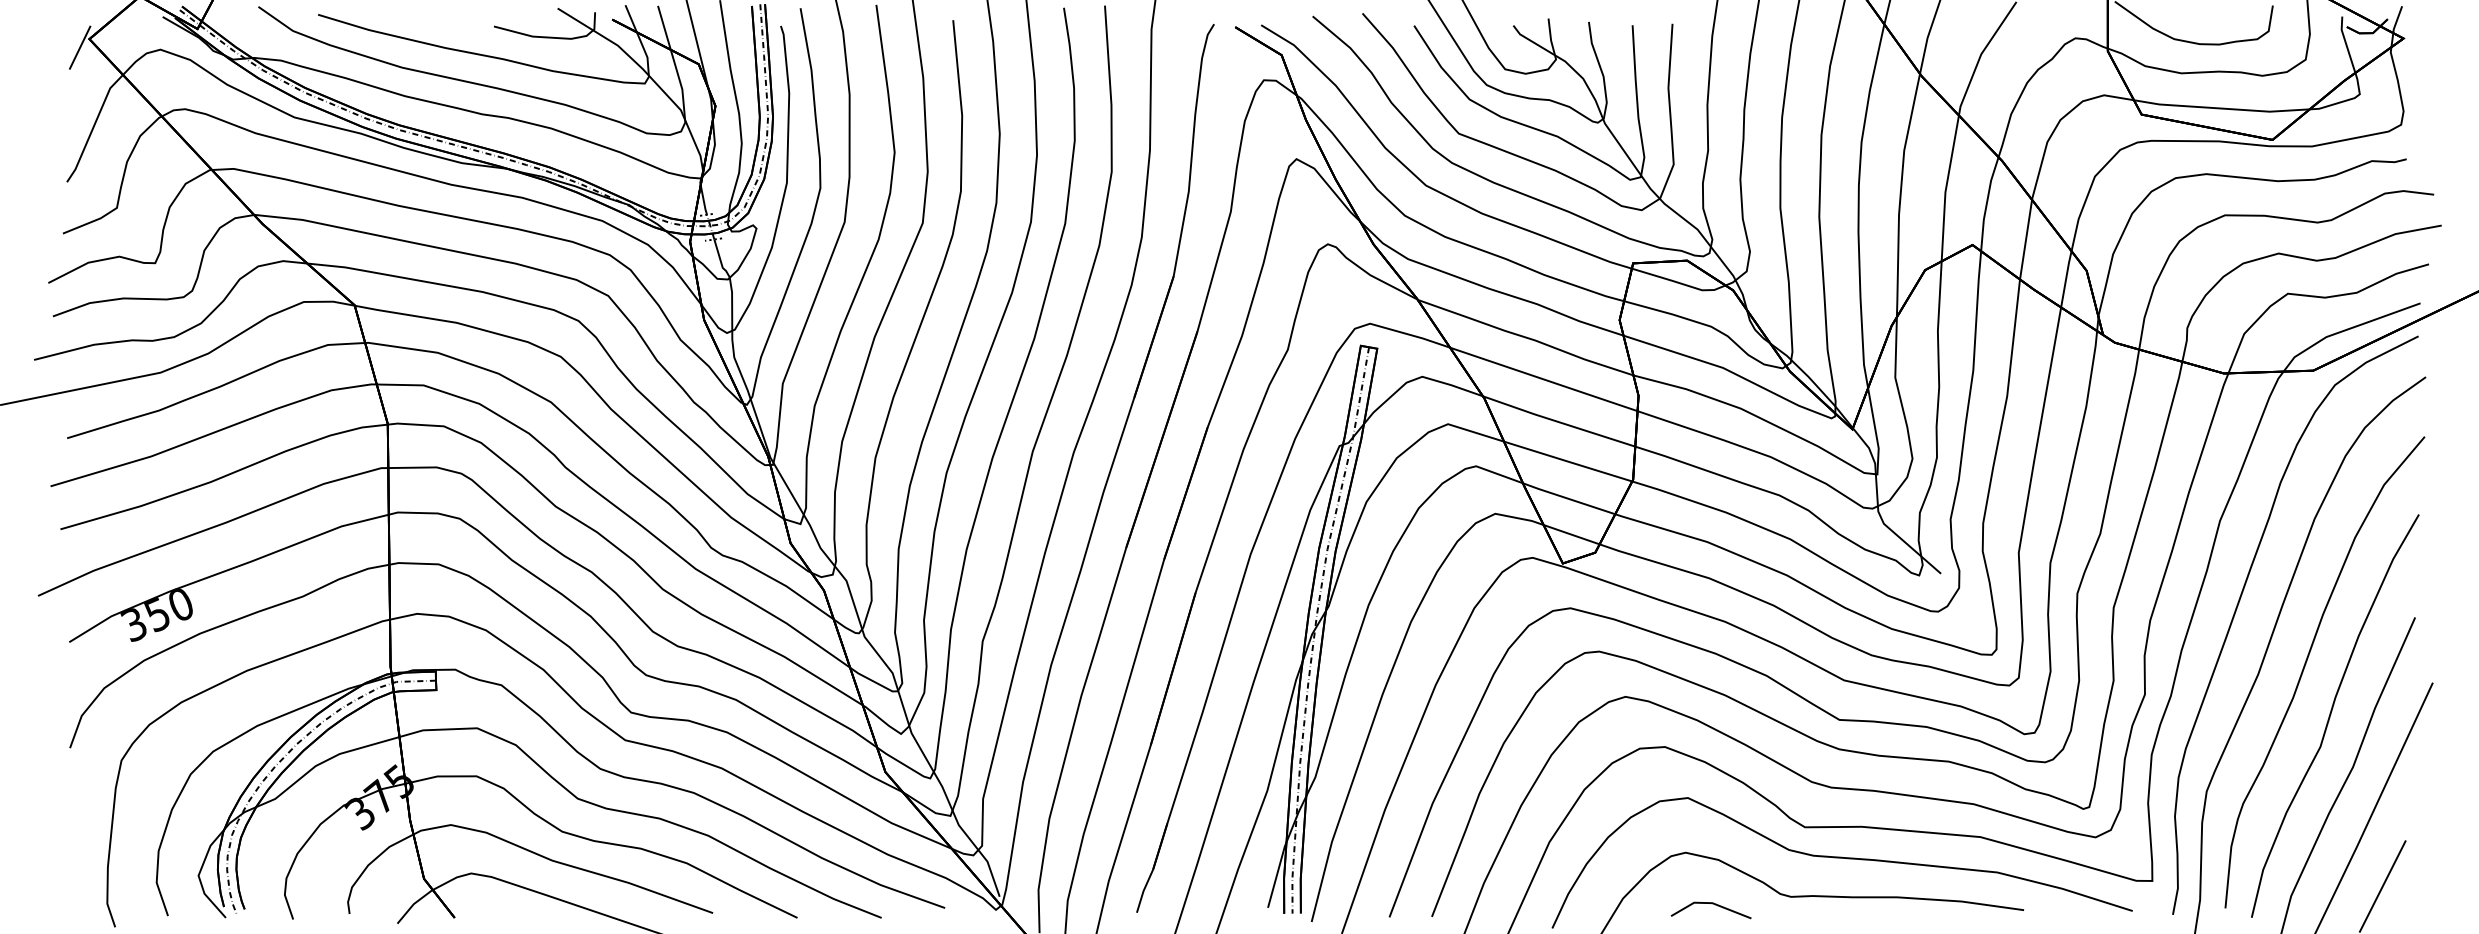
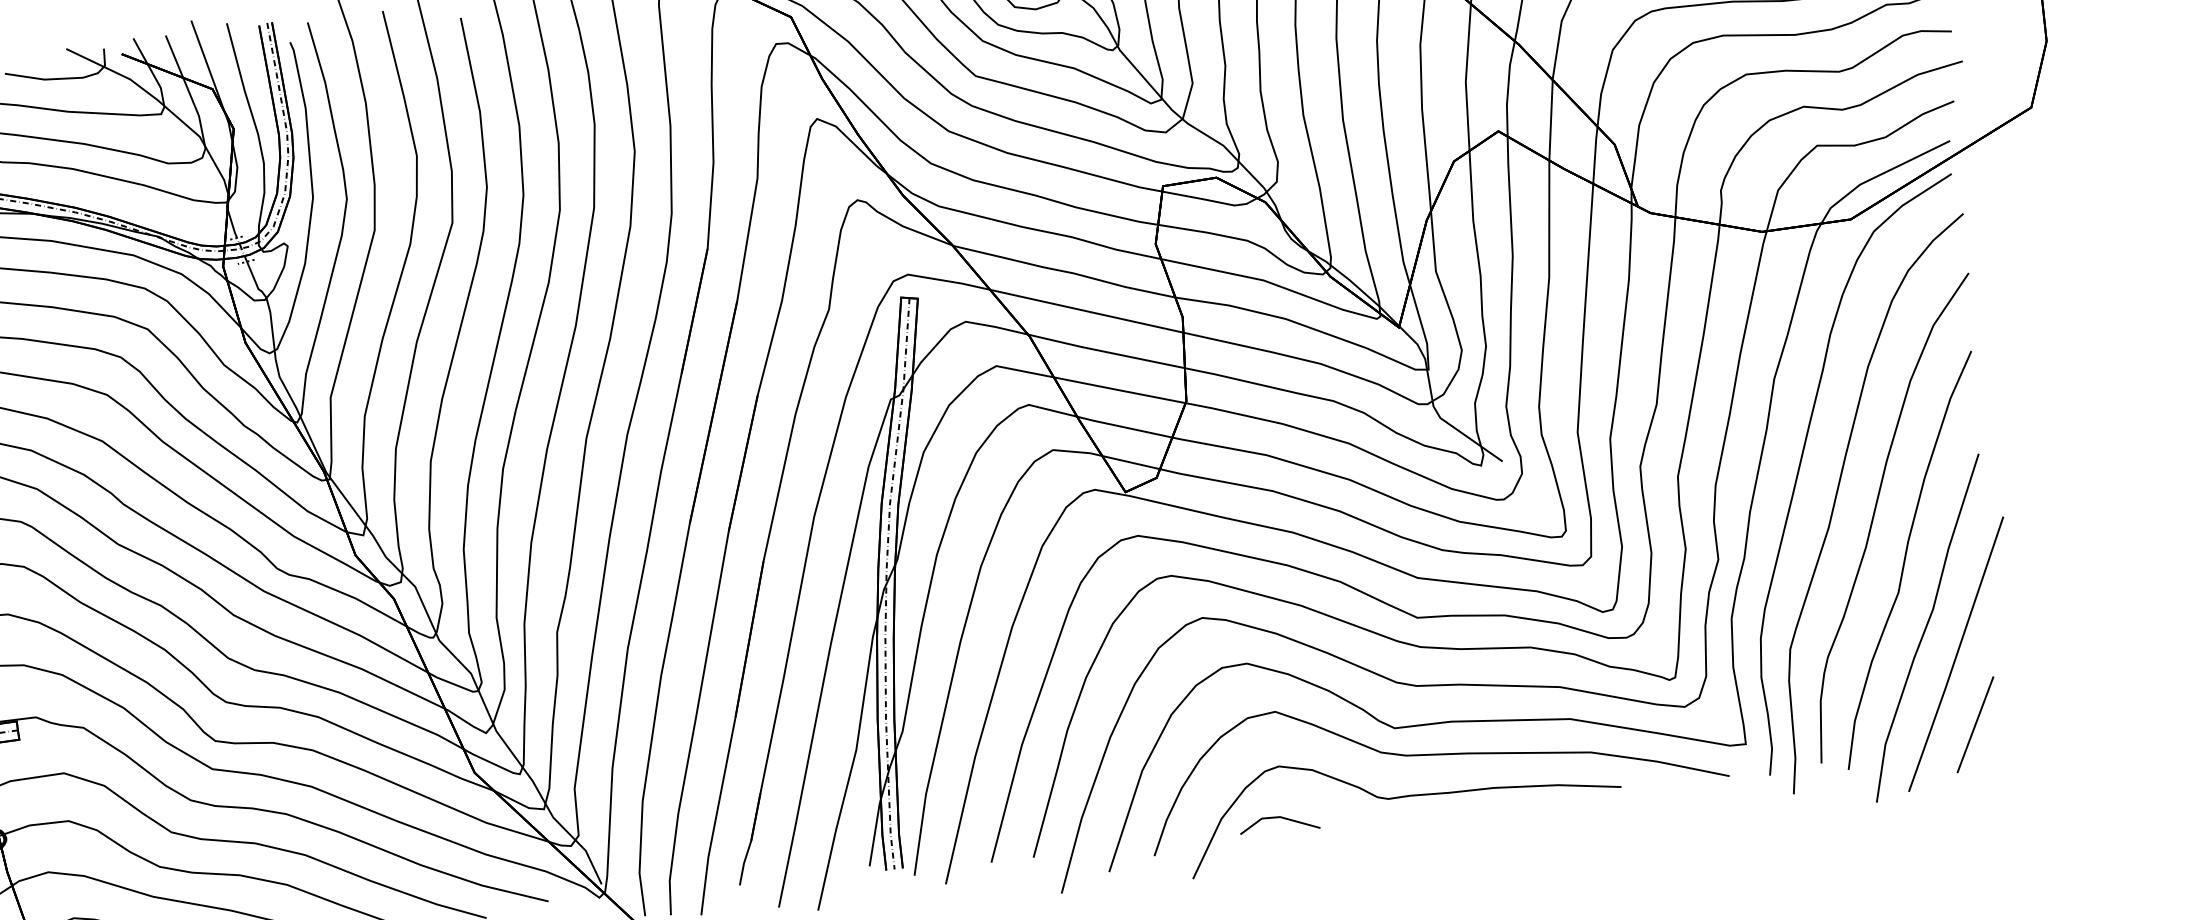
line: (1712, 904) -> (1280, 818), moved

